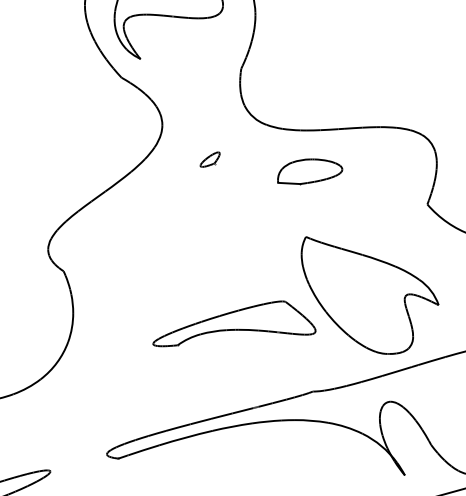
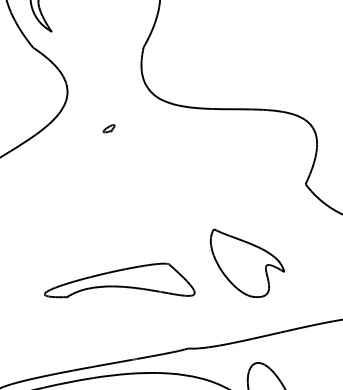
part: (209, 159) -> (108, 128), size x0.6
part: (310, 171) -> (200, 146), removed
part: (369, 295) -> (246, 264), size x0.6

